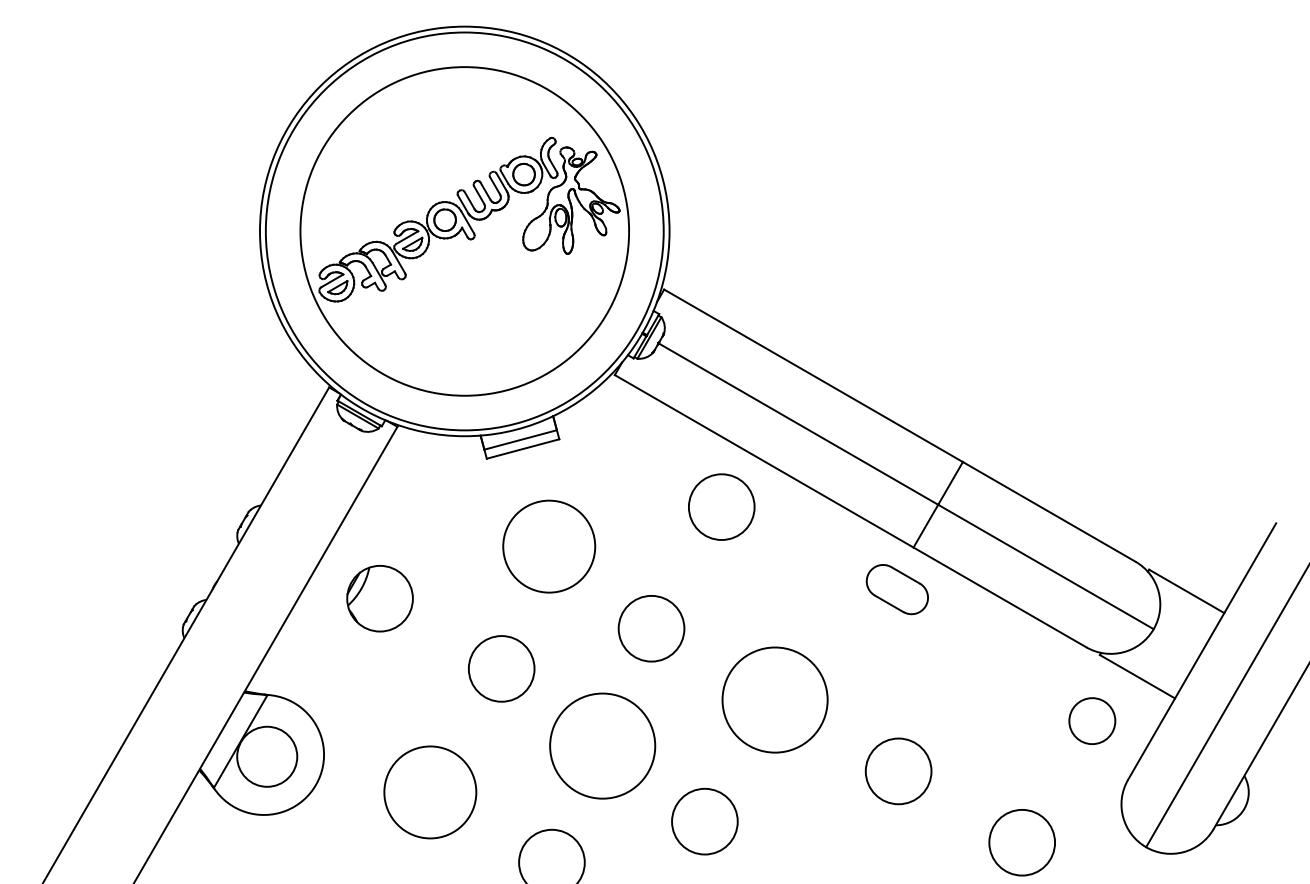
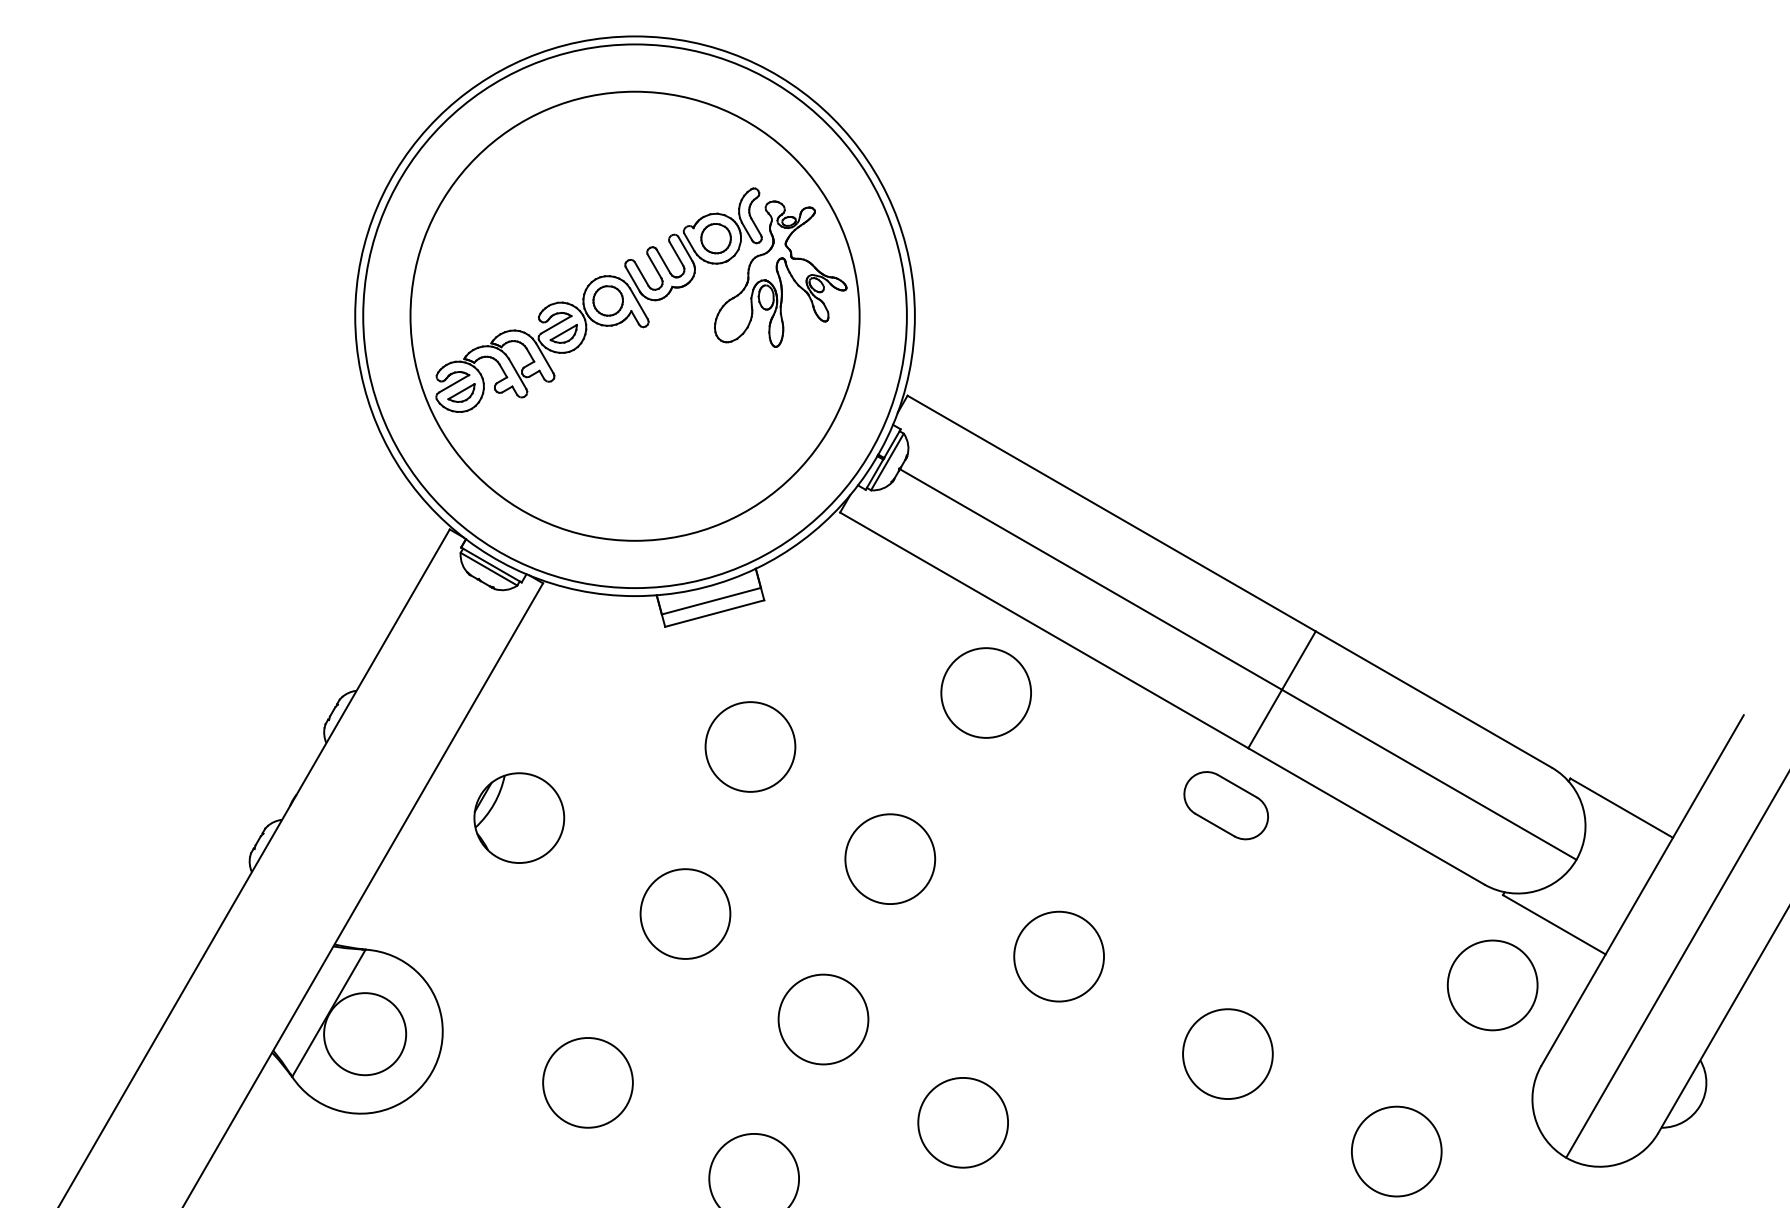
circle: (549, 546) -> (750, 746), size x0.71
circle: (775, 699) -> (1059, 956), size x0.62
circle: (1092, 721) -> (1492, 985), size x1.43
circle: (602, 746) -> (823, 1019), size x0.62
circle: (429, 792) -> (587, 1082), size x0.71

